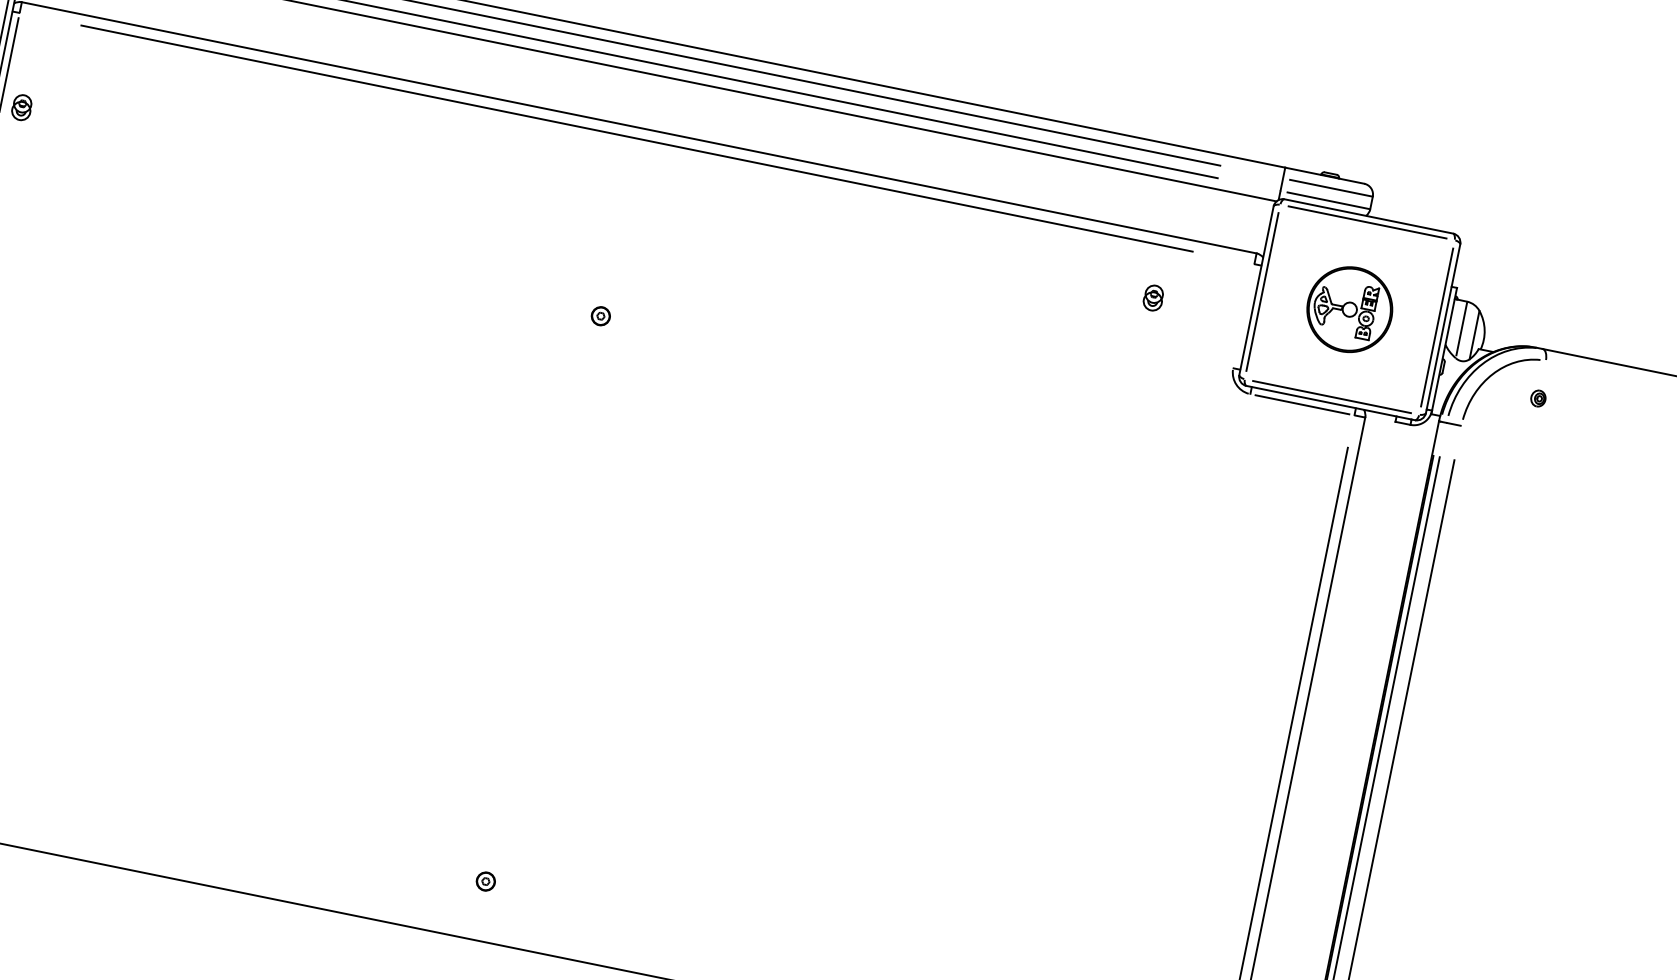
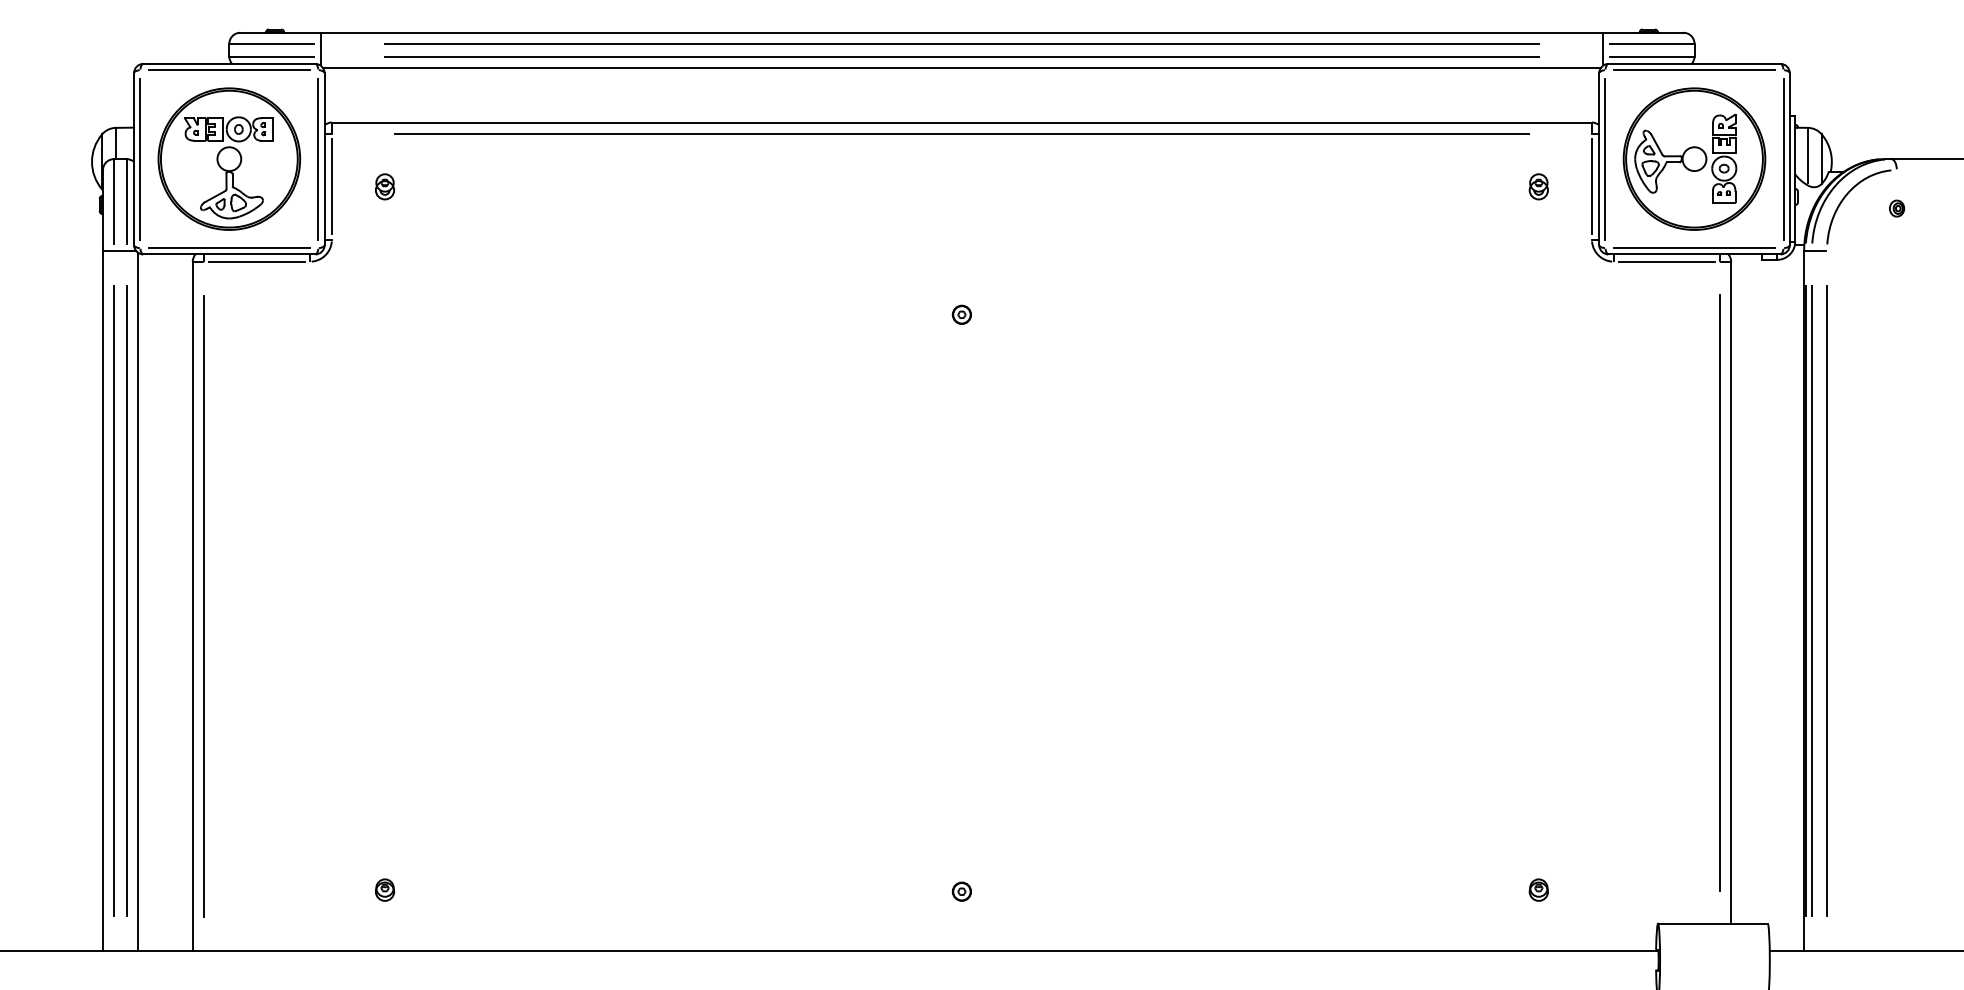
part: (22, 107) -> (385, 186), moved
part: (1153, 297) -> (1538, 186), moved
part: (1349, 309) -> (1694, 158), size x1.67
line: (1243, 316) -> (1591, 186), added

